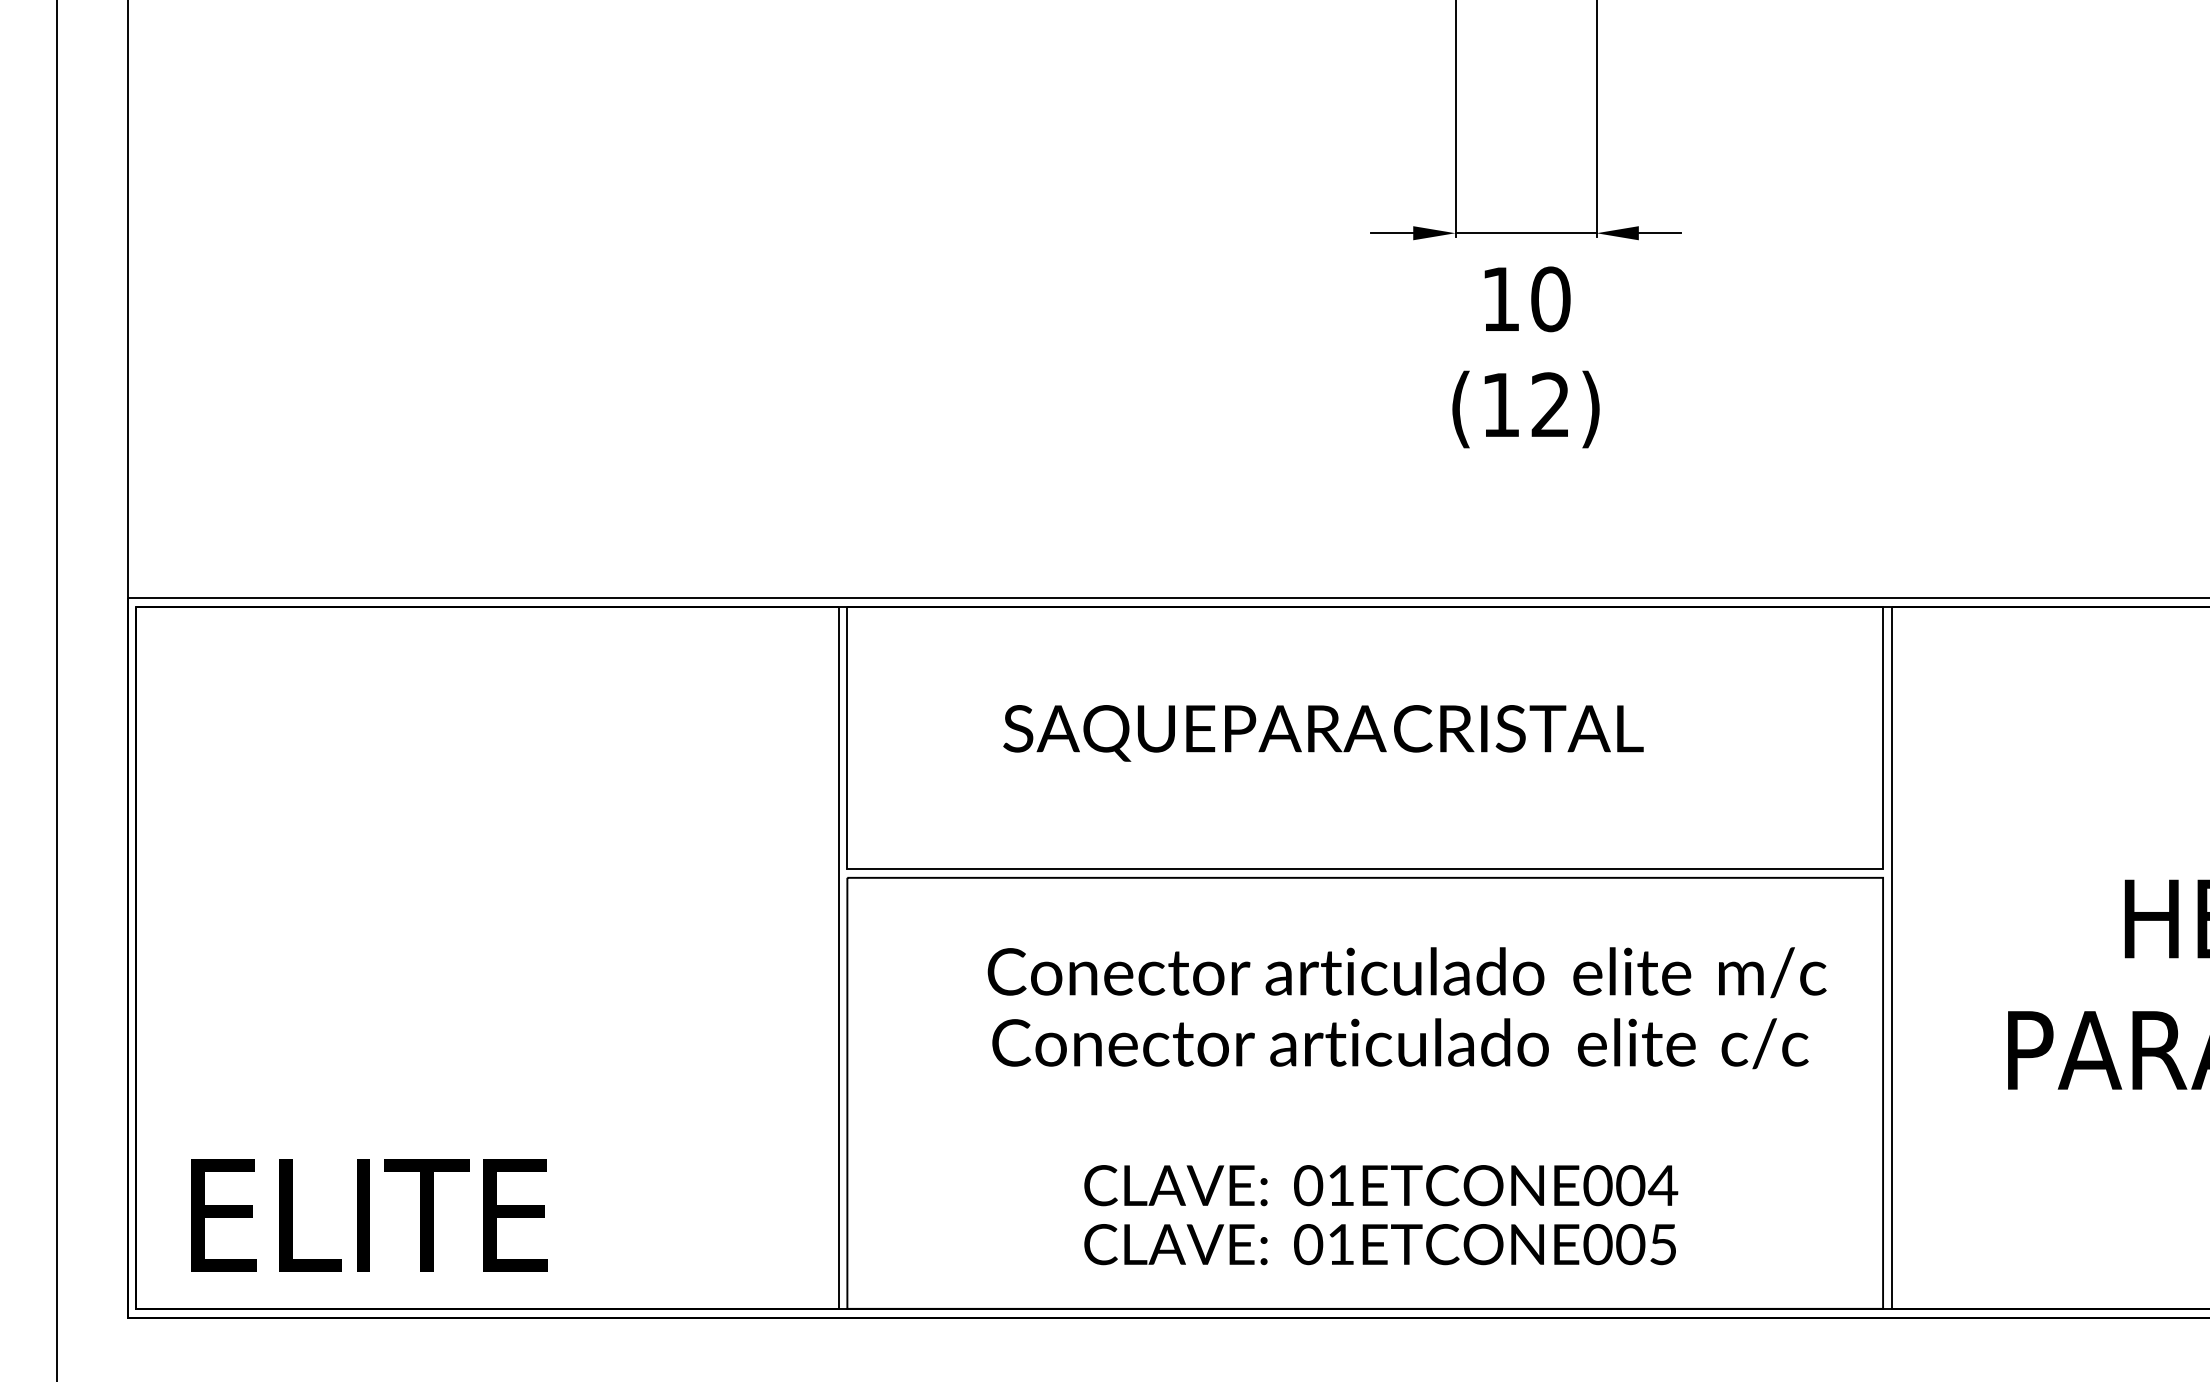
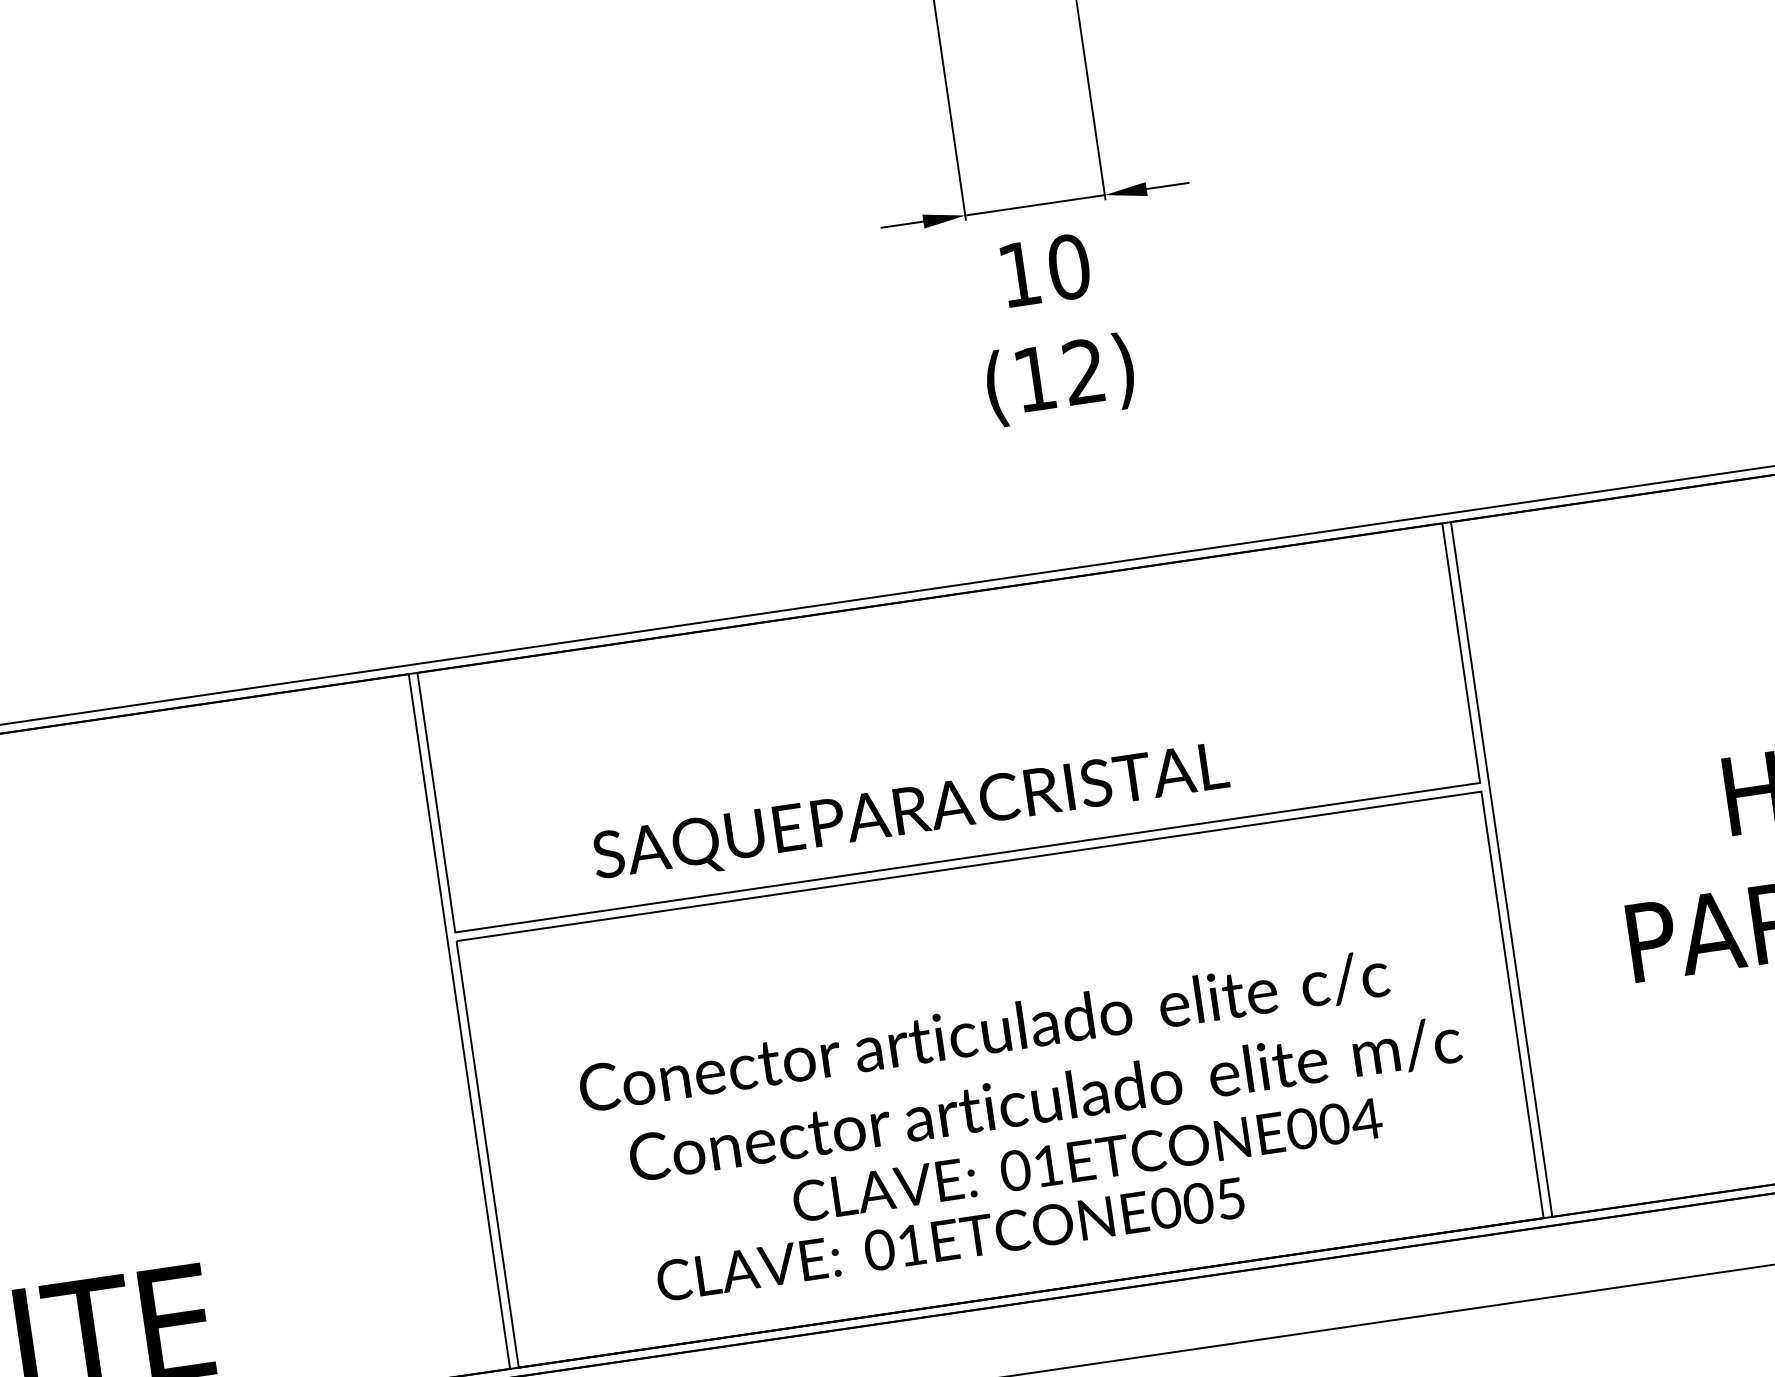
text: (1323, 733) -> (911, 814), moved
text: (1406, 972) -> (1044, 1099), moved
text: (1400, 1043) -> (984, 1031), moved
text: (1381, 1185) -> (1087, 1159), moved
text: (1379, 1244) -> (949, 1239), moved

